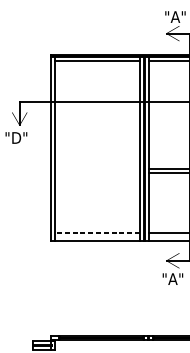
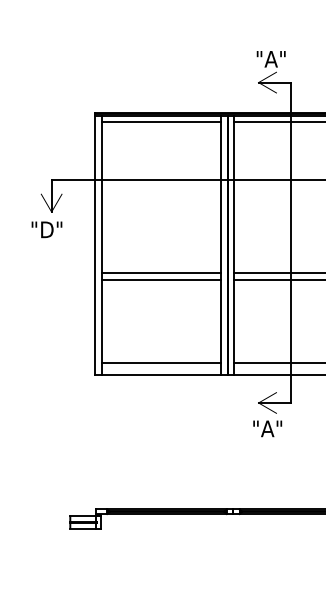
line: (97, 168) -> (161, 273), added
line: (97, 173) -> (161, 279), added
line: (97, 232) -> (161, 363), dashed -> solid

